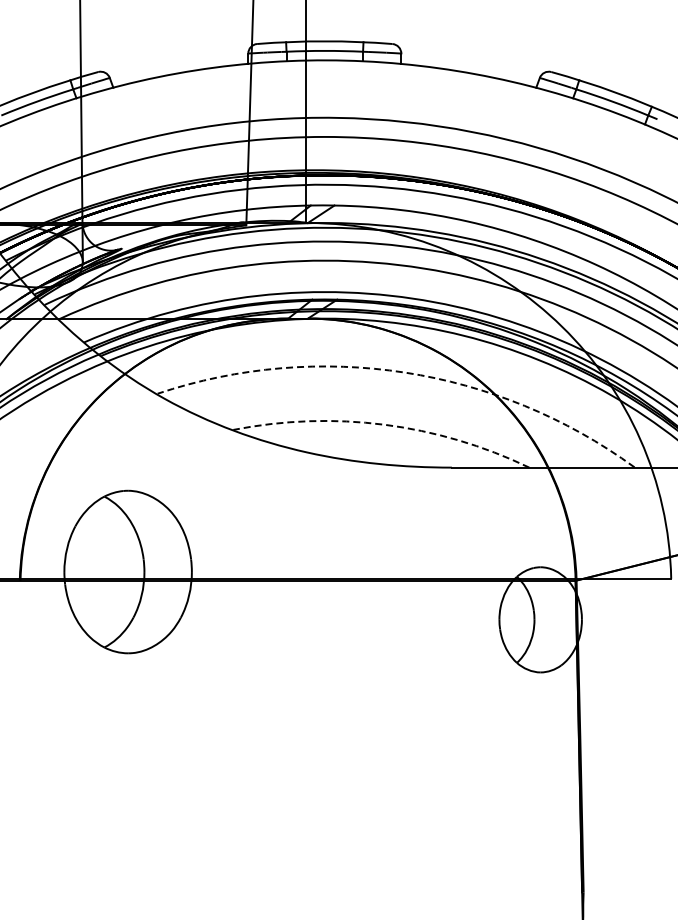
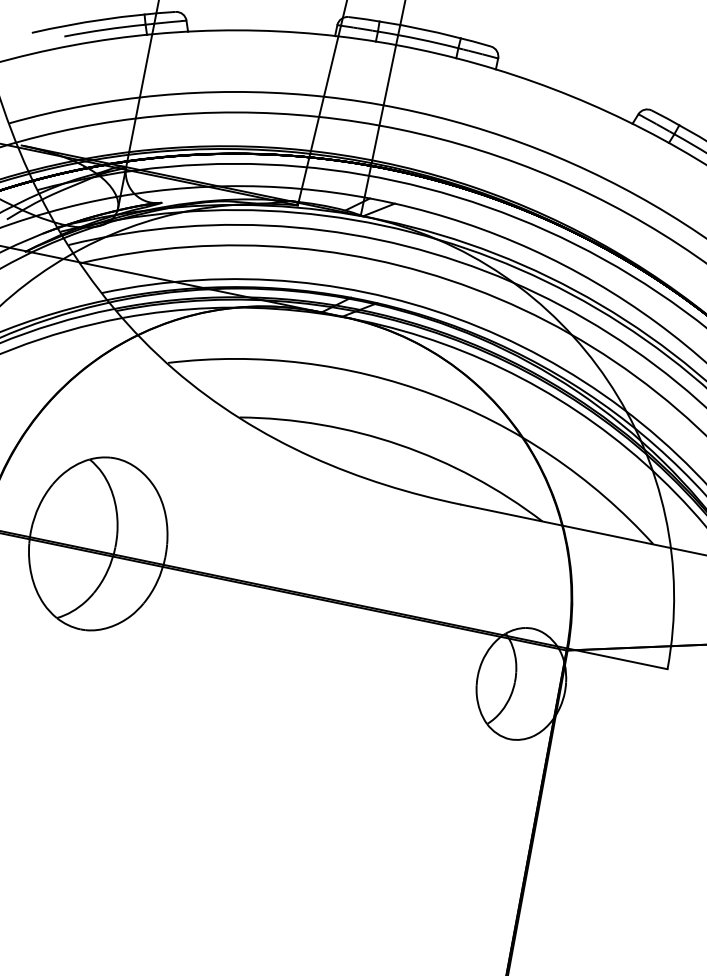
arc: (405, 372) -> (433, 394), dashed -> solid
arc: (384, 424) -> (399, 444), dashed -> solid

